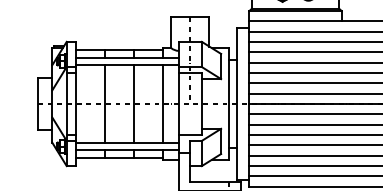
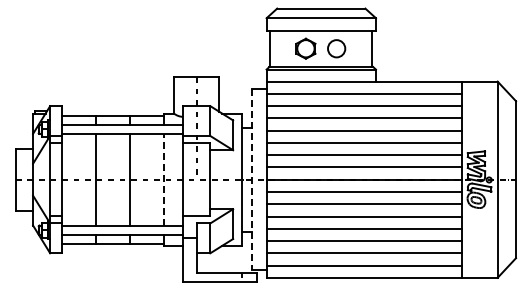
line: (163, 103) -> (164, 179), solid -> dashed
line: (236, 103) -> (251, 179), solid -> dashed

